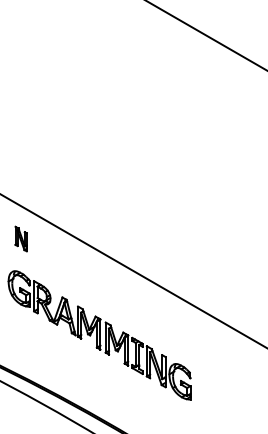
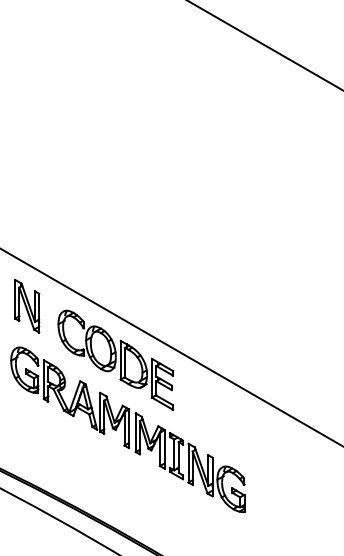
part: (21, 239) -> (27, 306), size x1.67
part: (89, 280) -> (115, 359), added

